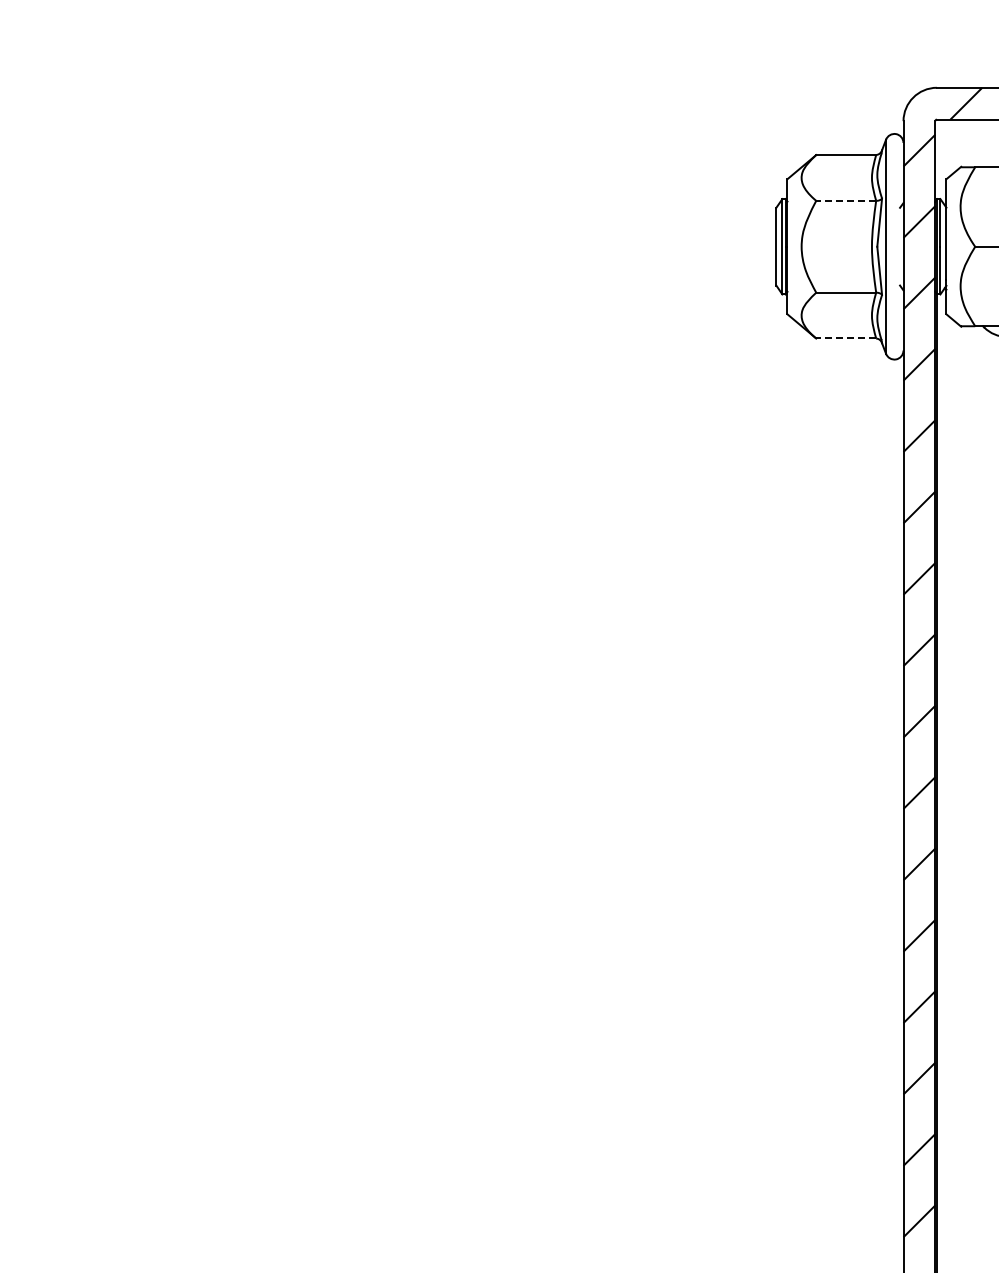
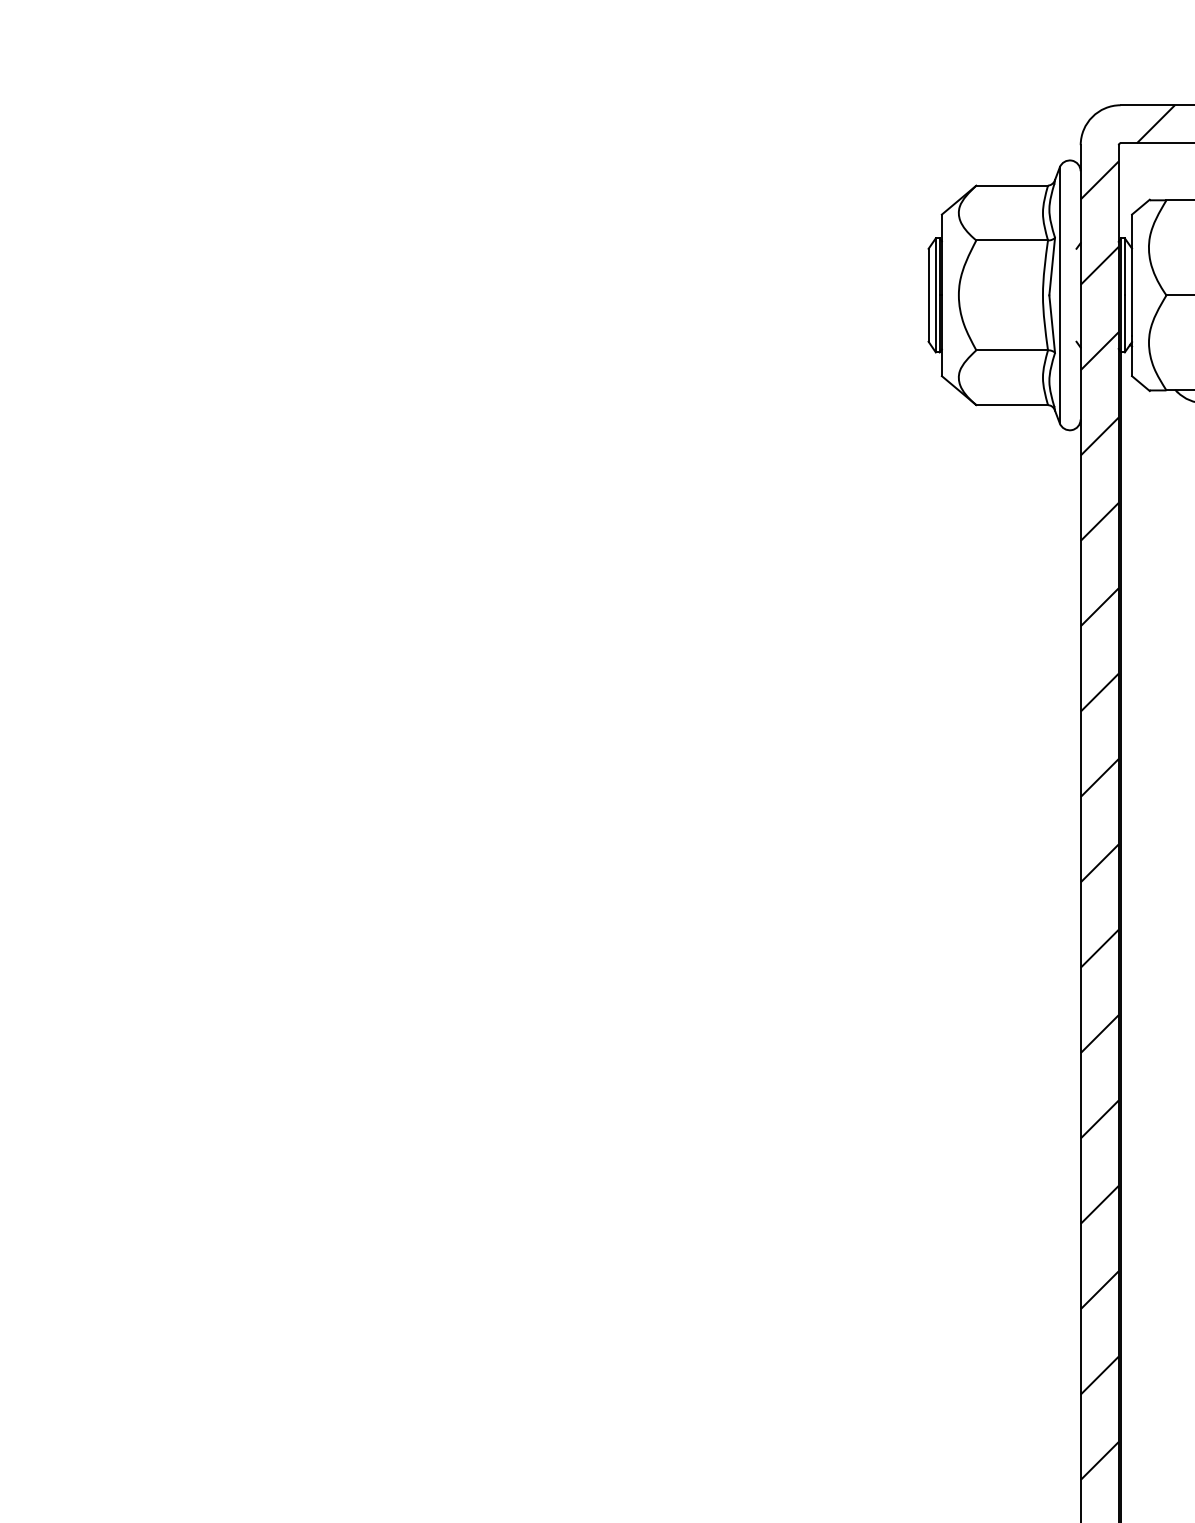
line: (846, 200) -> (1012, 240), dashed -> solid
line: (846, 338) -> (1012, 405), dashed -> solid

